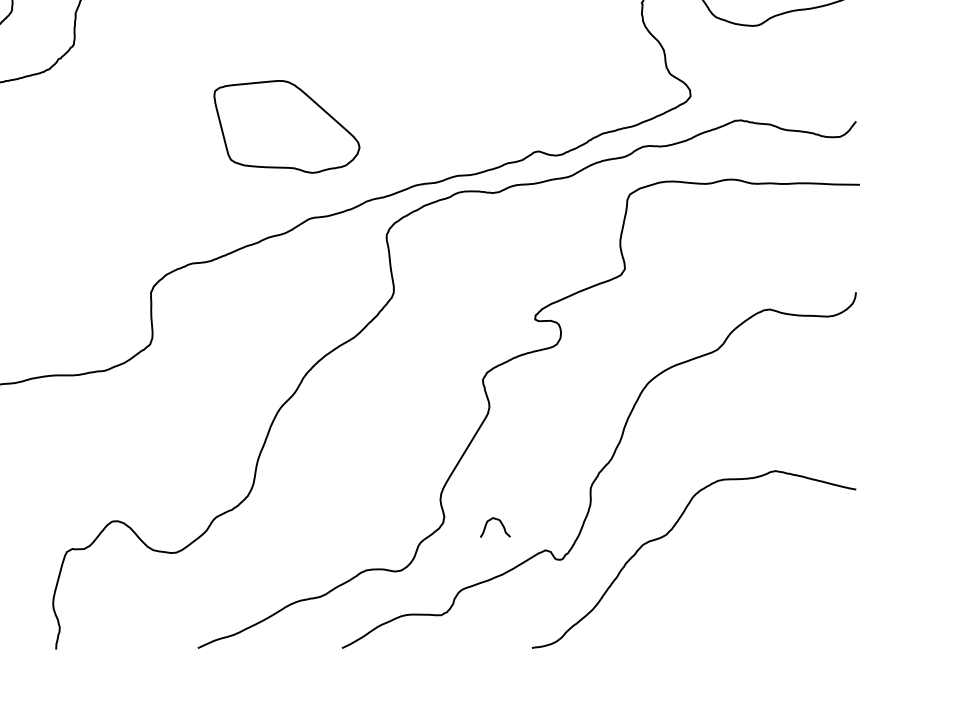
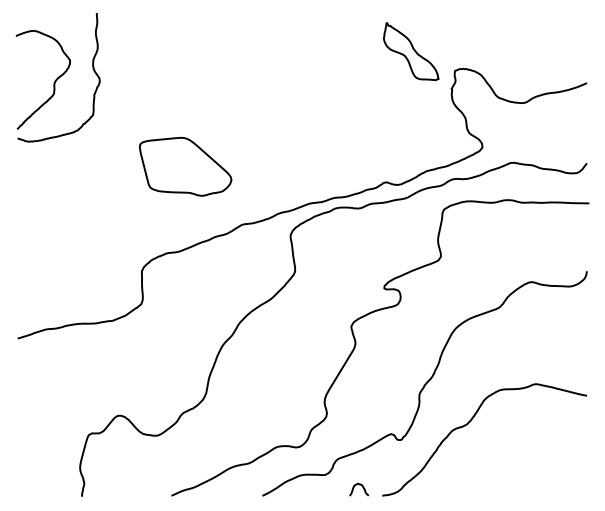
part: (286, 126) -> (185, 166), moved
curve: (498, 522) -> (361, 486), moved

